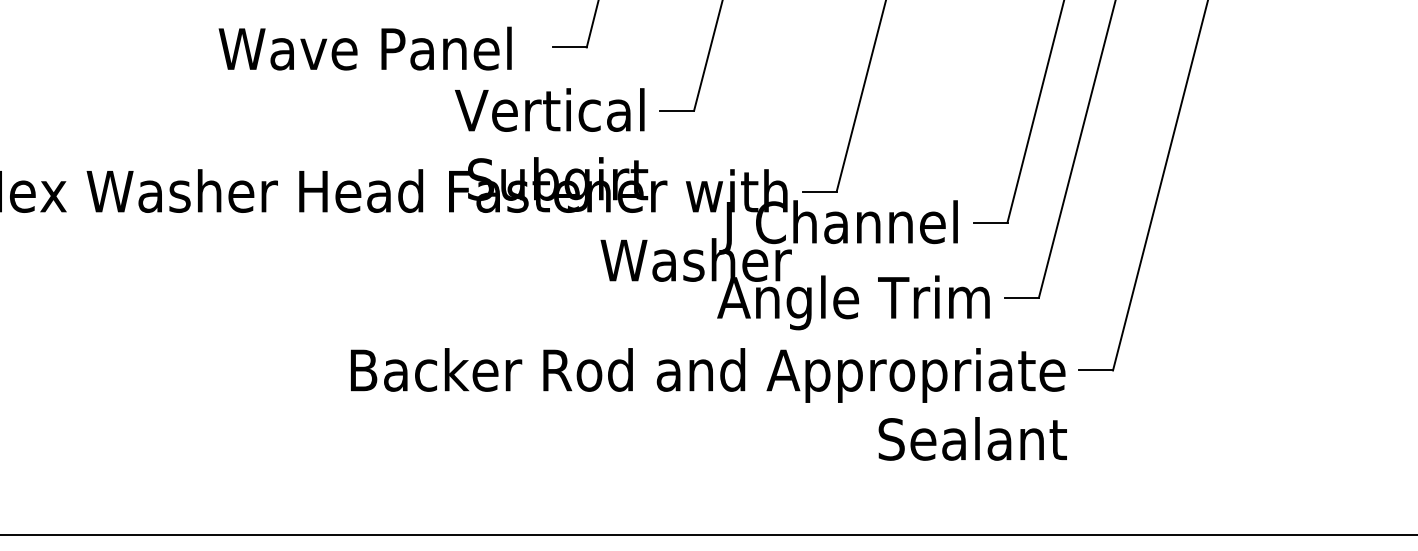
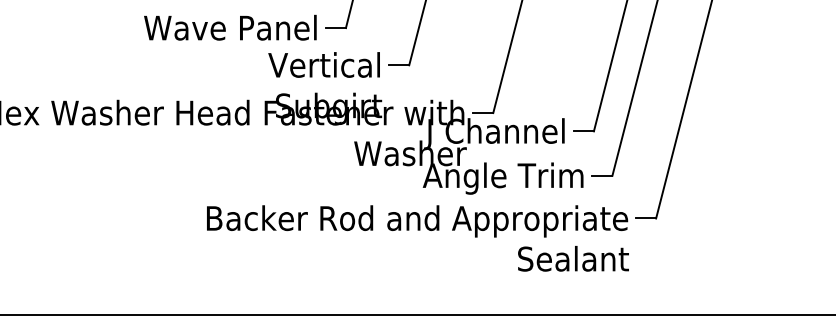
text: (365, 48) -> (230, 27), moved

